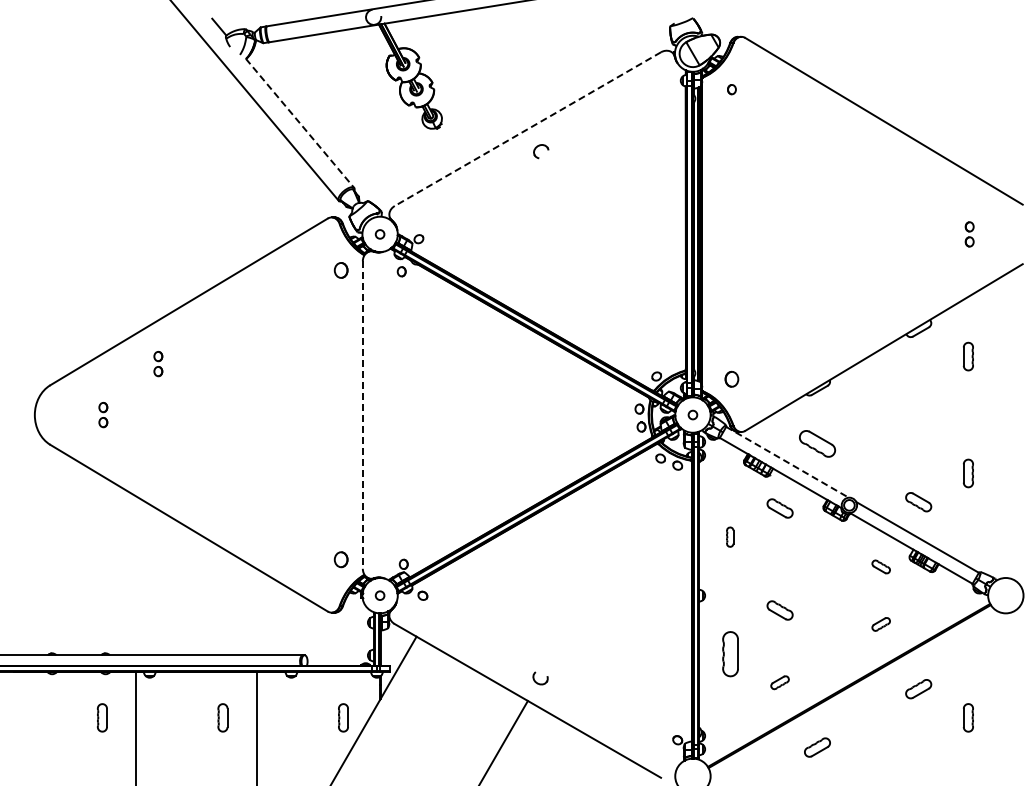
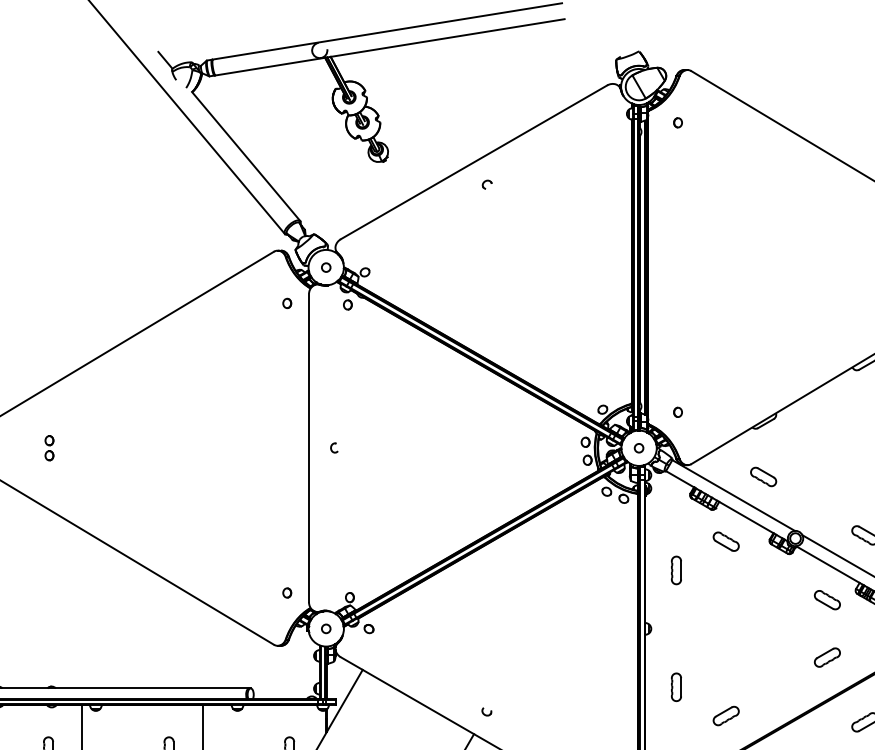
line: (300, 123) -> (246, 156), dashed -> solid
line: (527, 129) -> (473, 162), dashed -> solid
part: (540, 151) -> (486, 184), size x0.62
part: (340, 269) -> (286, 302), size x0.62
part: (158, 364) -> (104, 397), removed
part: (731, 378) -> (677, 411), size x0.62
part: (388, 414) -> (334, 447), added
line: (362, 415) -> (308, 448), dashed -> solid
part: (817, 443) -> (763, 476), size x0.71
line: (787, 462) -> (733, 495), dashed -> solid
part: (729, 536) -> (675, 569), size x1.43
part: (340, 559) -> (286, 592), size x0.62
part: (880, 566) -> (826, 599), size x1.43
part: (779, 610) -> (725, 643), removed
part: (880, 624) -> (826, 657), size x1.43
part: (729, 653) -> (675, 686), size x0.62
part: (540, 678) -> (486, 711), size x0.62
part: (779, 682) -> (725, 715), size x1.43

